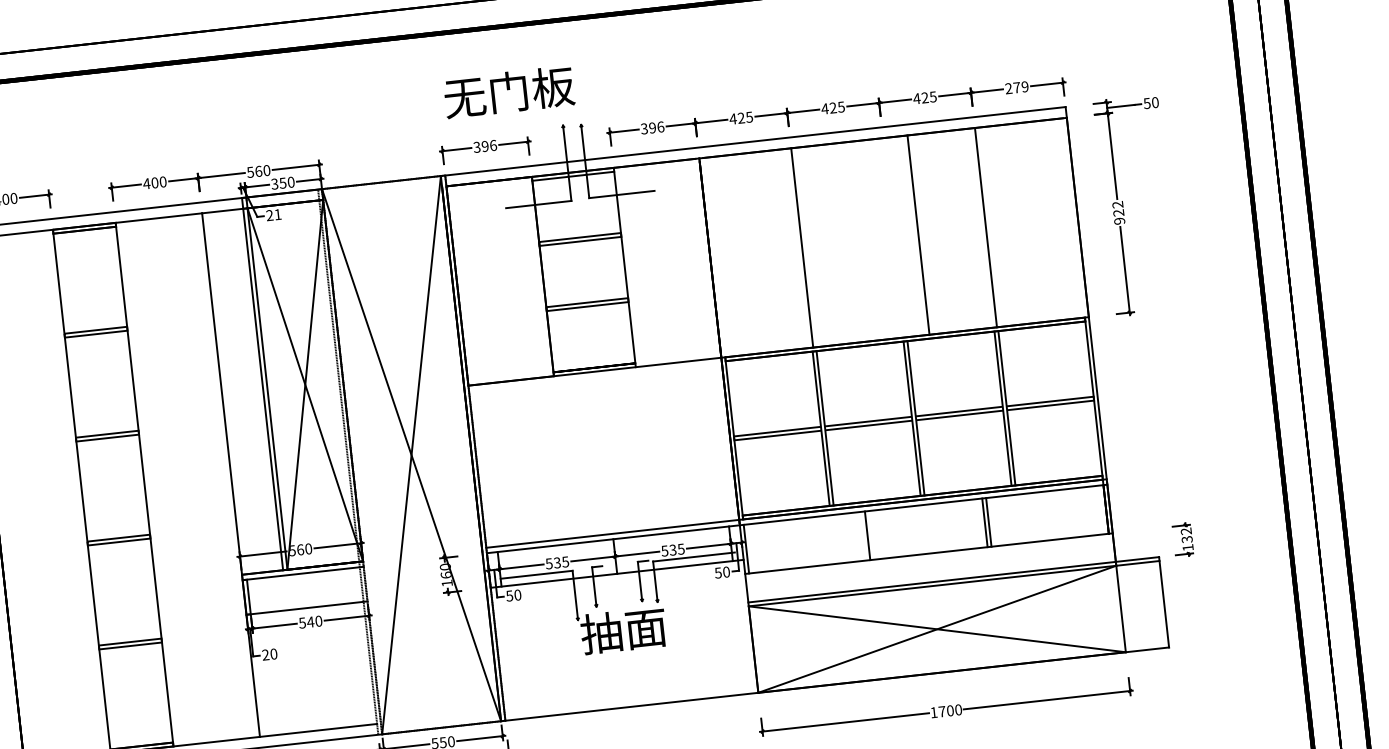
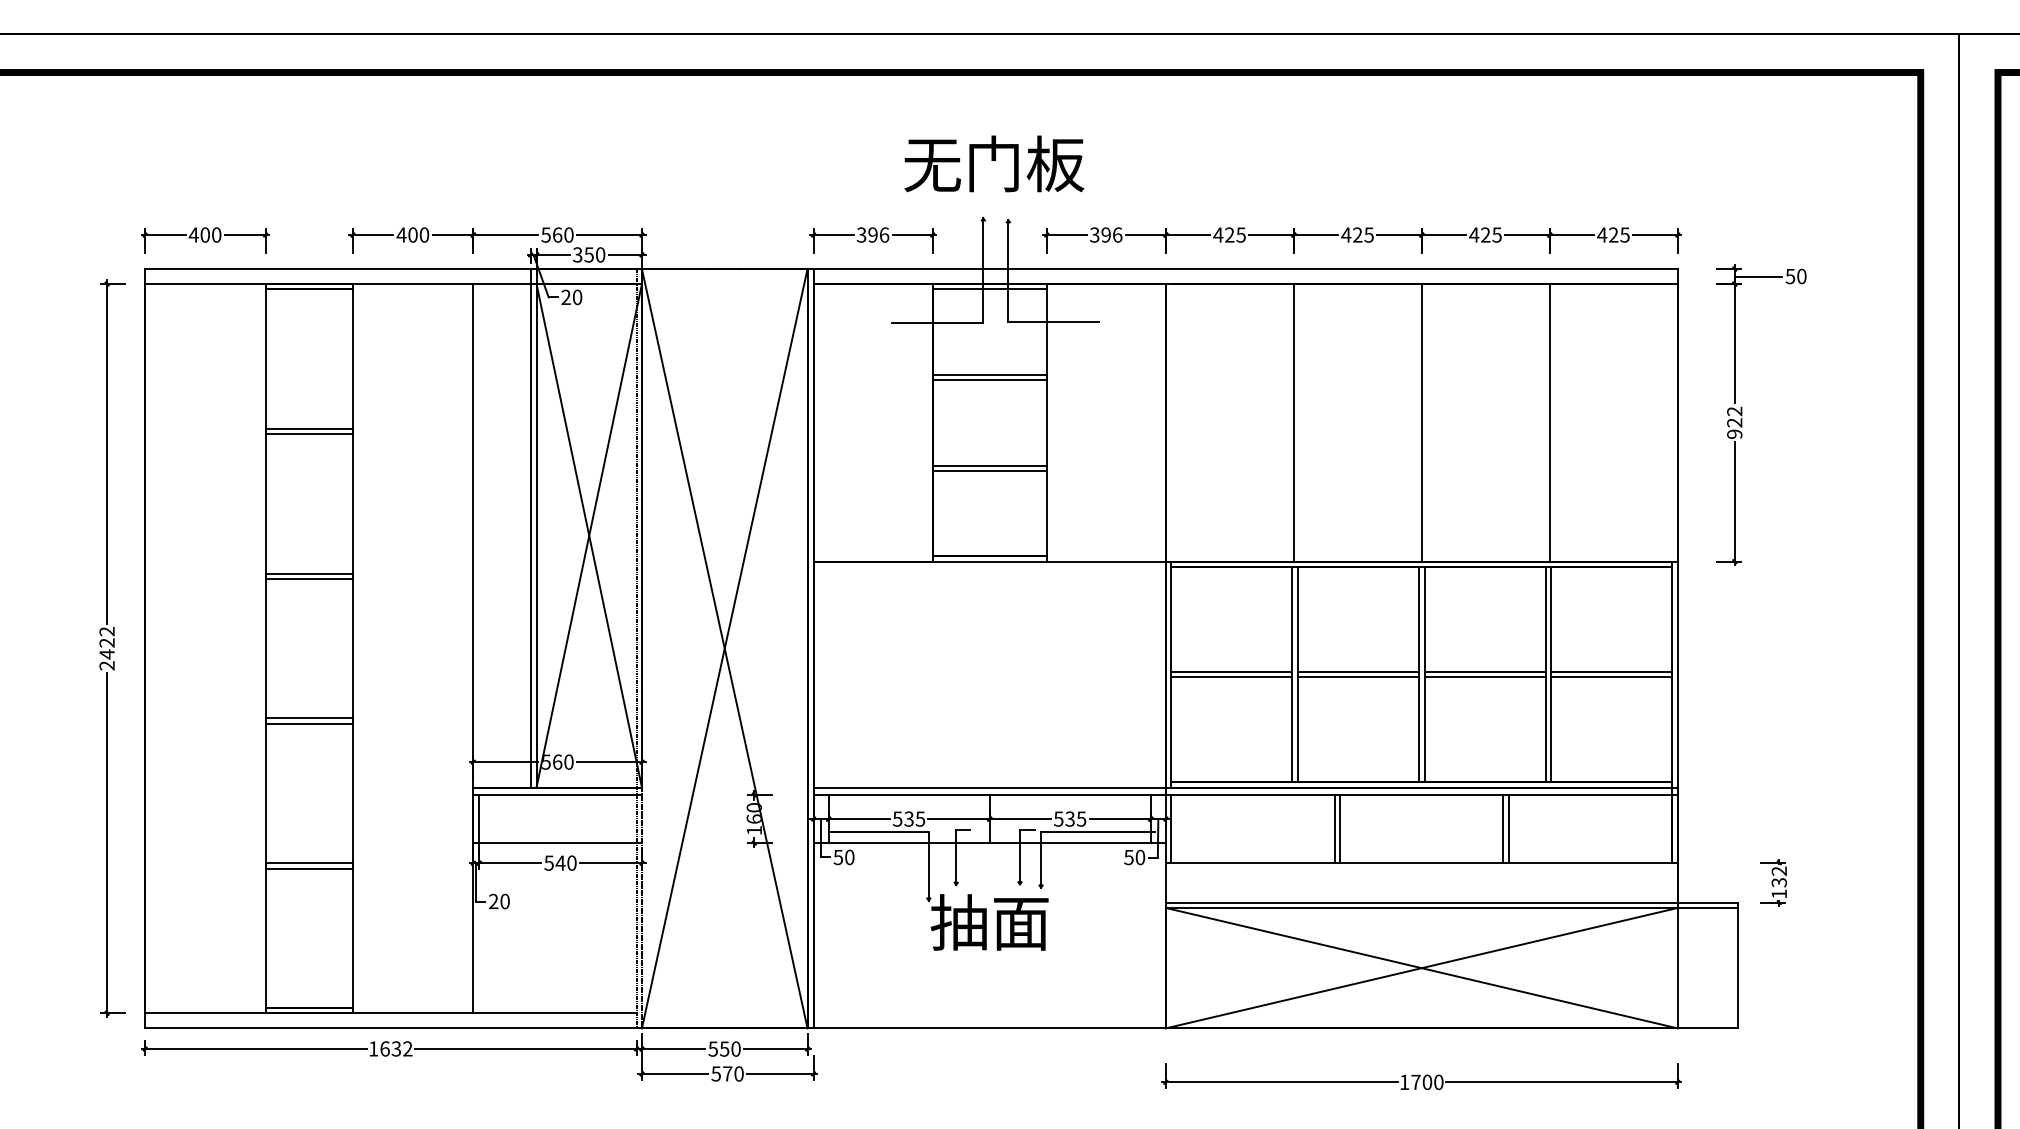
text: (1016, 87) -> (1613, 234), 279 -> 425
text: (509, 91) -> (994, 163), moved
text: (278, 214) -> (577, 297), 21 -> 20
line: (918, 234) -> (1421, 422), moved
line: (863, 535) -> (1334, 828), added

